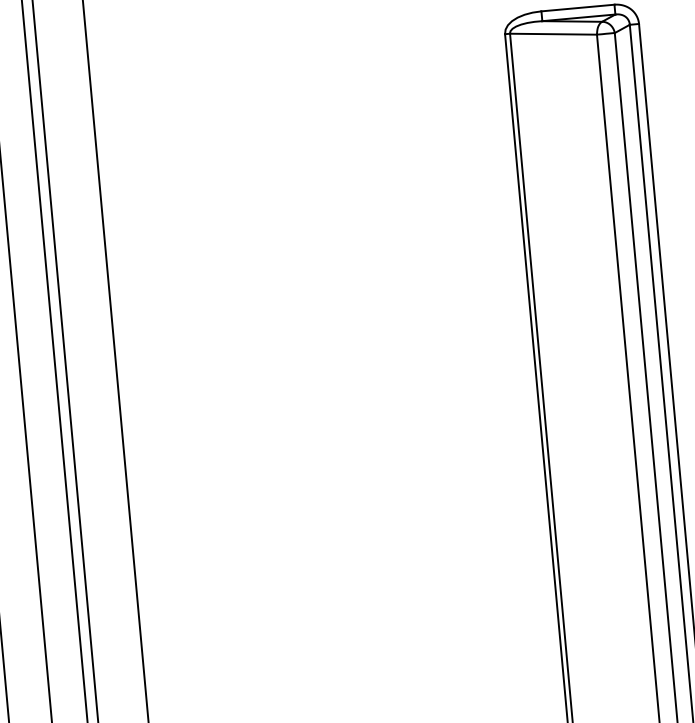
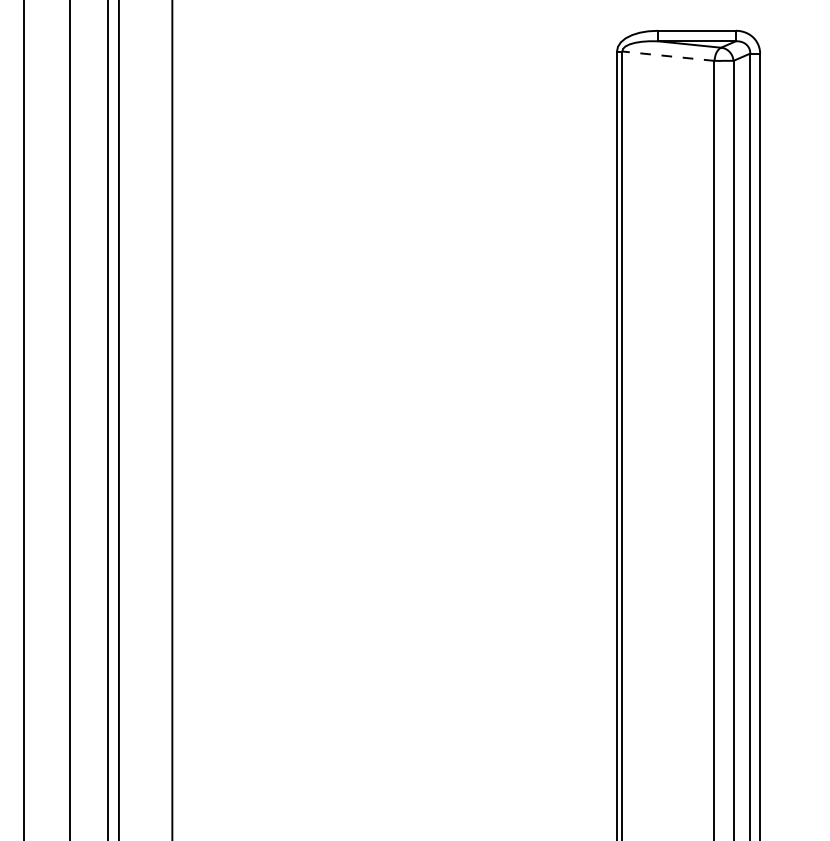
line: (552, 34) -> (667, 56), solid -> dashed

